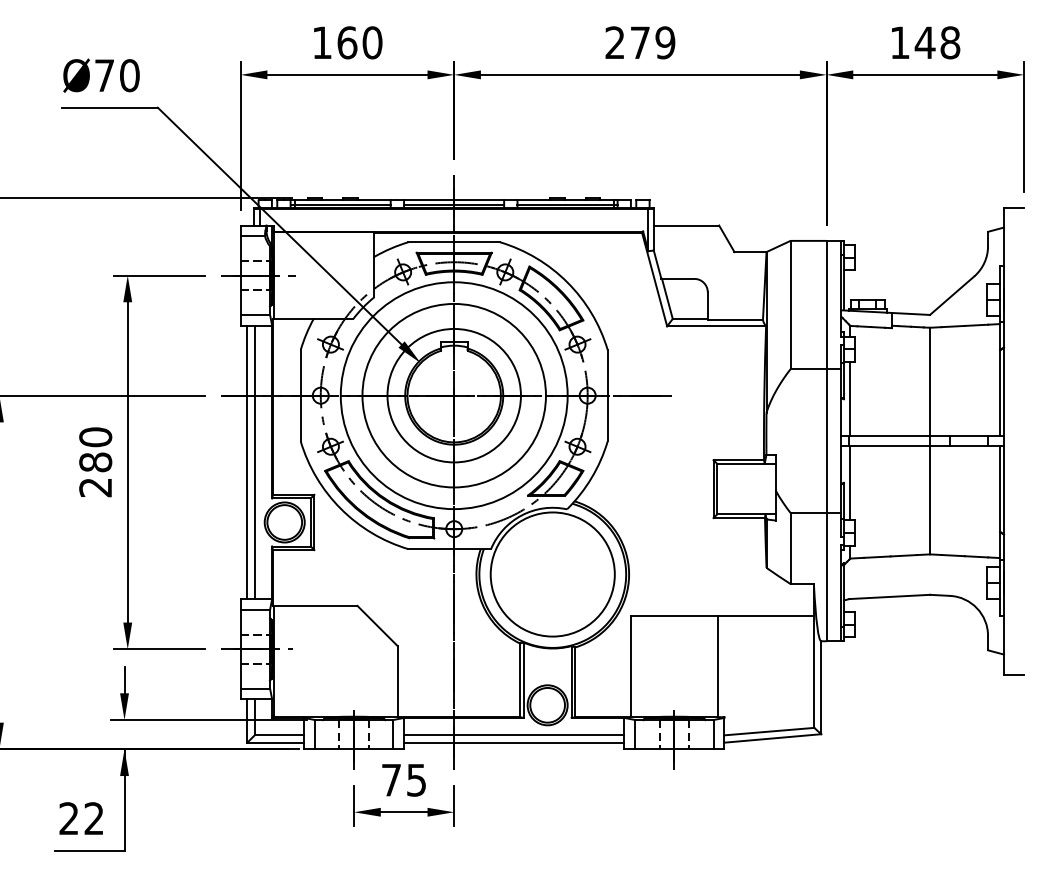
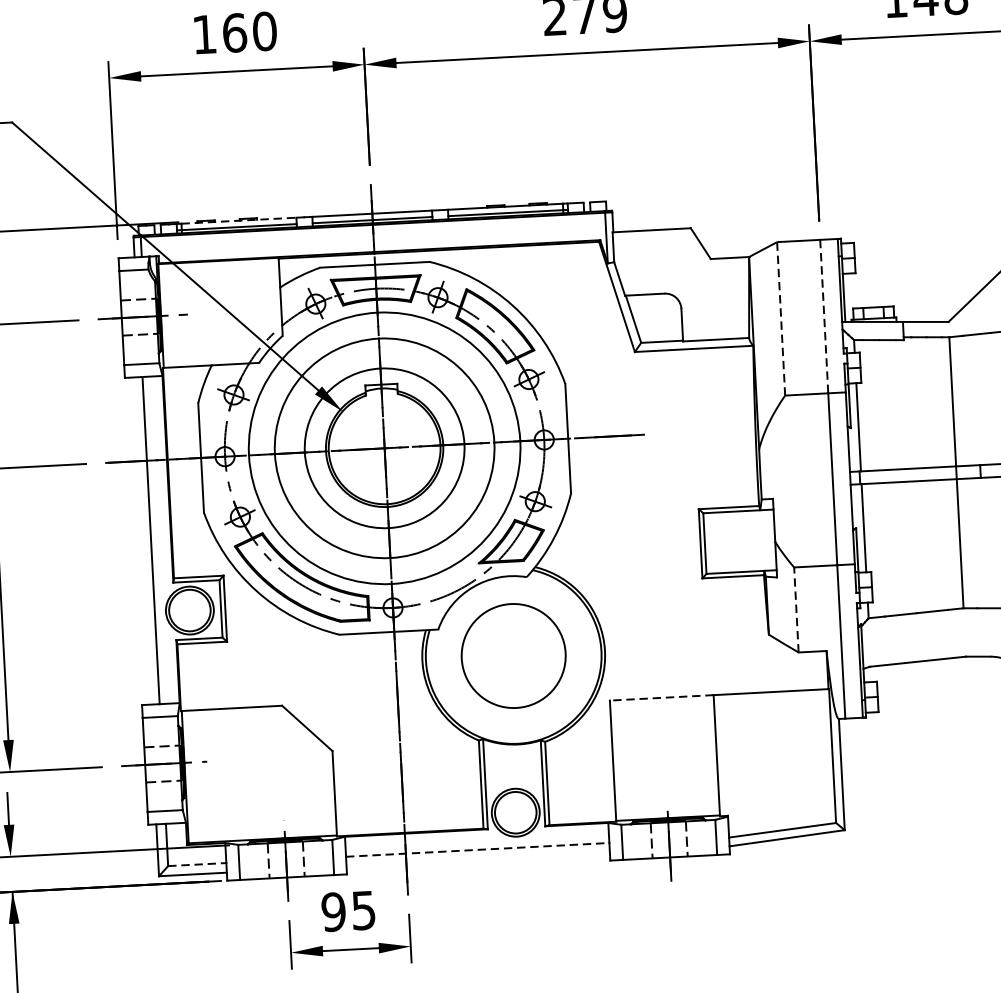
line: (343, 199) -> (239, 220), solid -> dashed
line: (790, 304) -> (781, 318), solid -> dashed
line: (826, 305) -> (824, 317), solid -> dashed
line: (247, 462) -> (141, 541), removed
line: (790, 548) -> (796, 609), solid -> dashed
circle: (552, 574) -> (513, 655), size x0.7
line: (673, 615) -> (660, 697), solid -> dashed
line: (280, 734) -> (198, 864), solid -> dashed
line: (514, 734) -> (477, 849), solid -> dashed
line: (514, 742) -> (478, 859), removed
text: (391, 779) -> (333, 911), 75 -> 95

